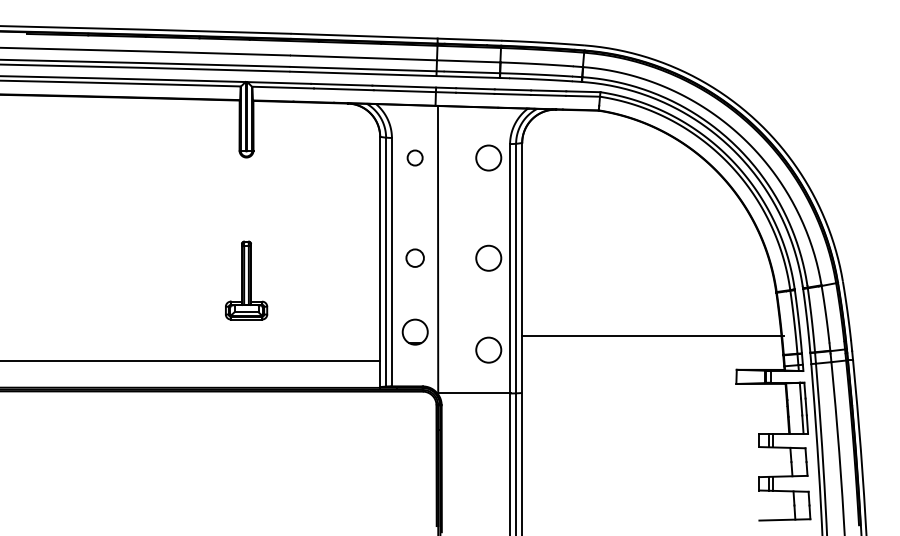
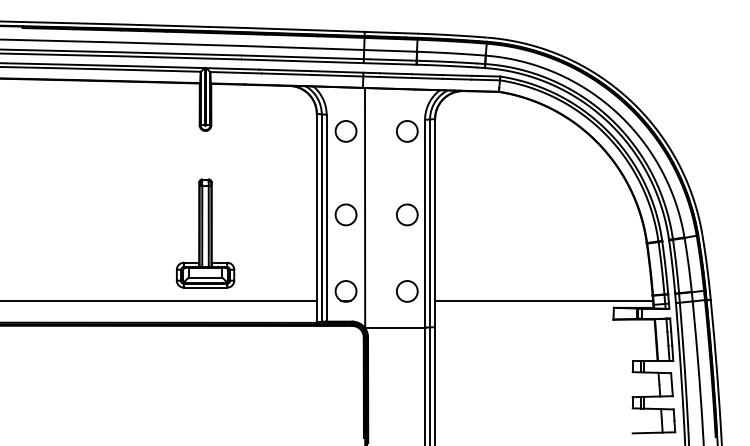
circle: (414, 157) -> (345, 130), size x1.67
circle: (414, 257) -> (345, 214), size x1.43
part: (246, 280) -> (205, 233), size x1.67
circle: (414, 331) -> (345, 290), moved
line: (652, 336) -> (543, 300), moved

